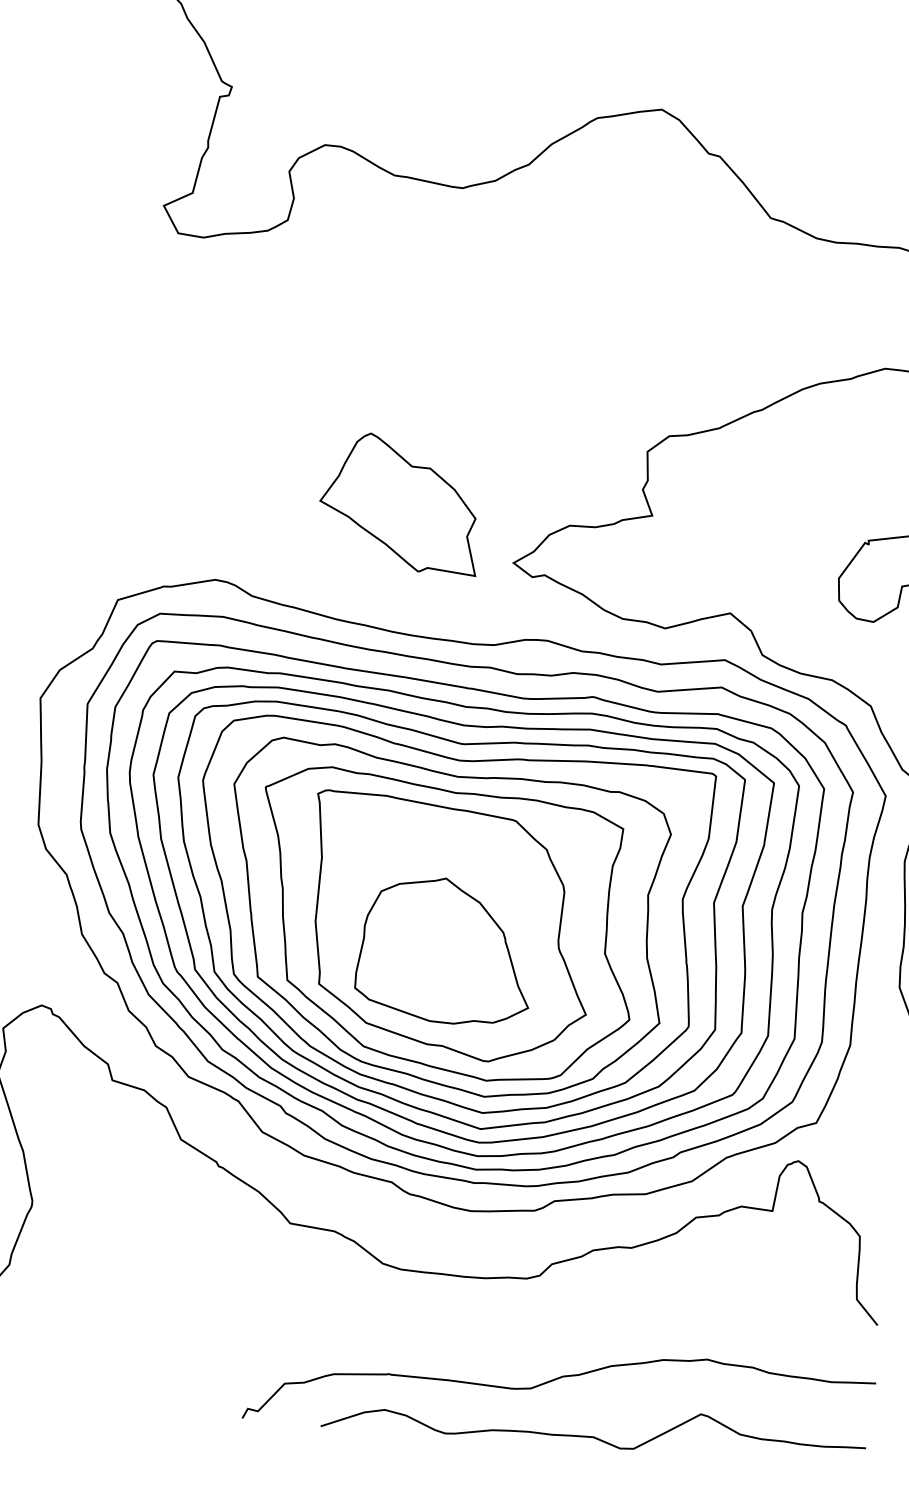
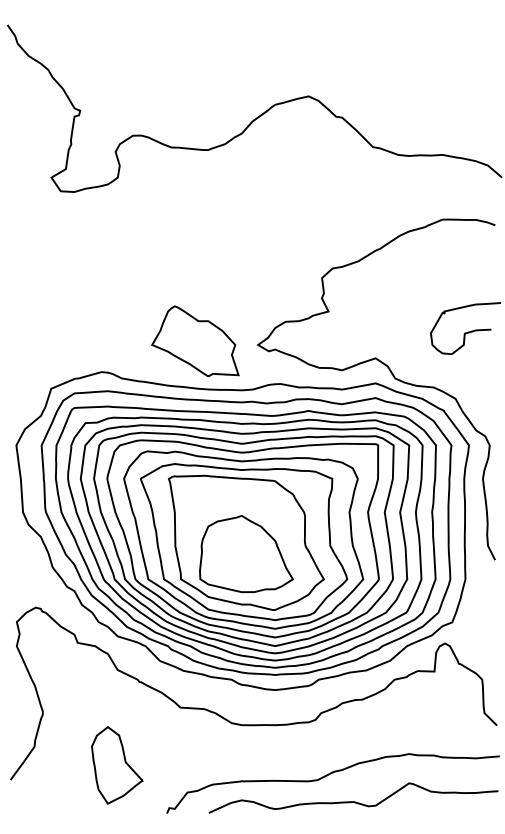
part: (402, 501) -> (195, 340), moved
part: (160, 1317) -> (117, 765), added

